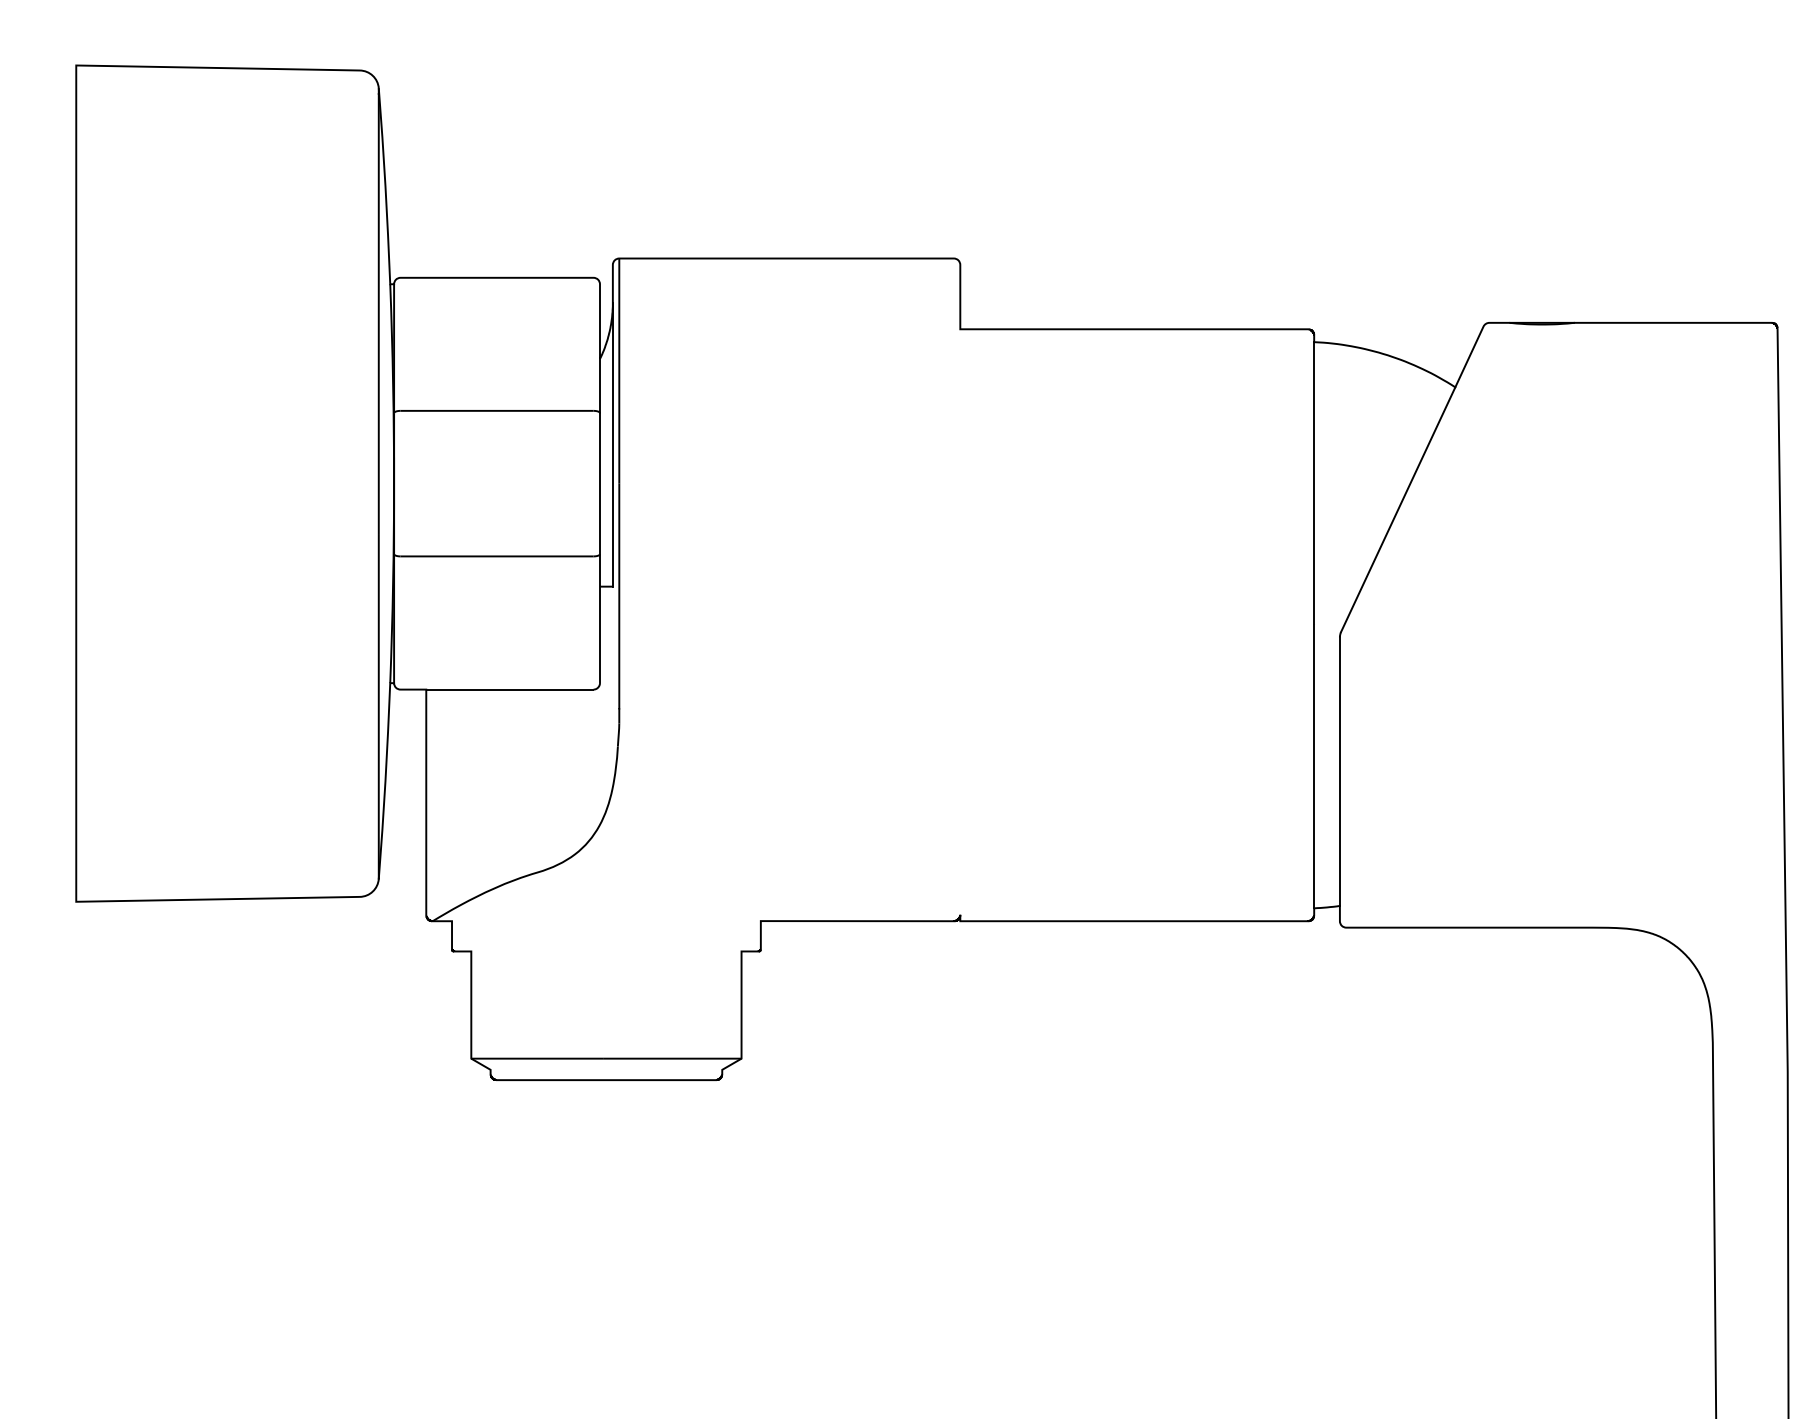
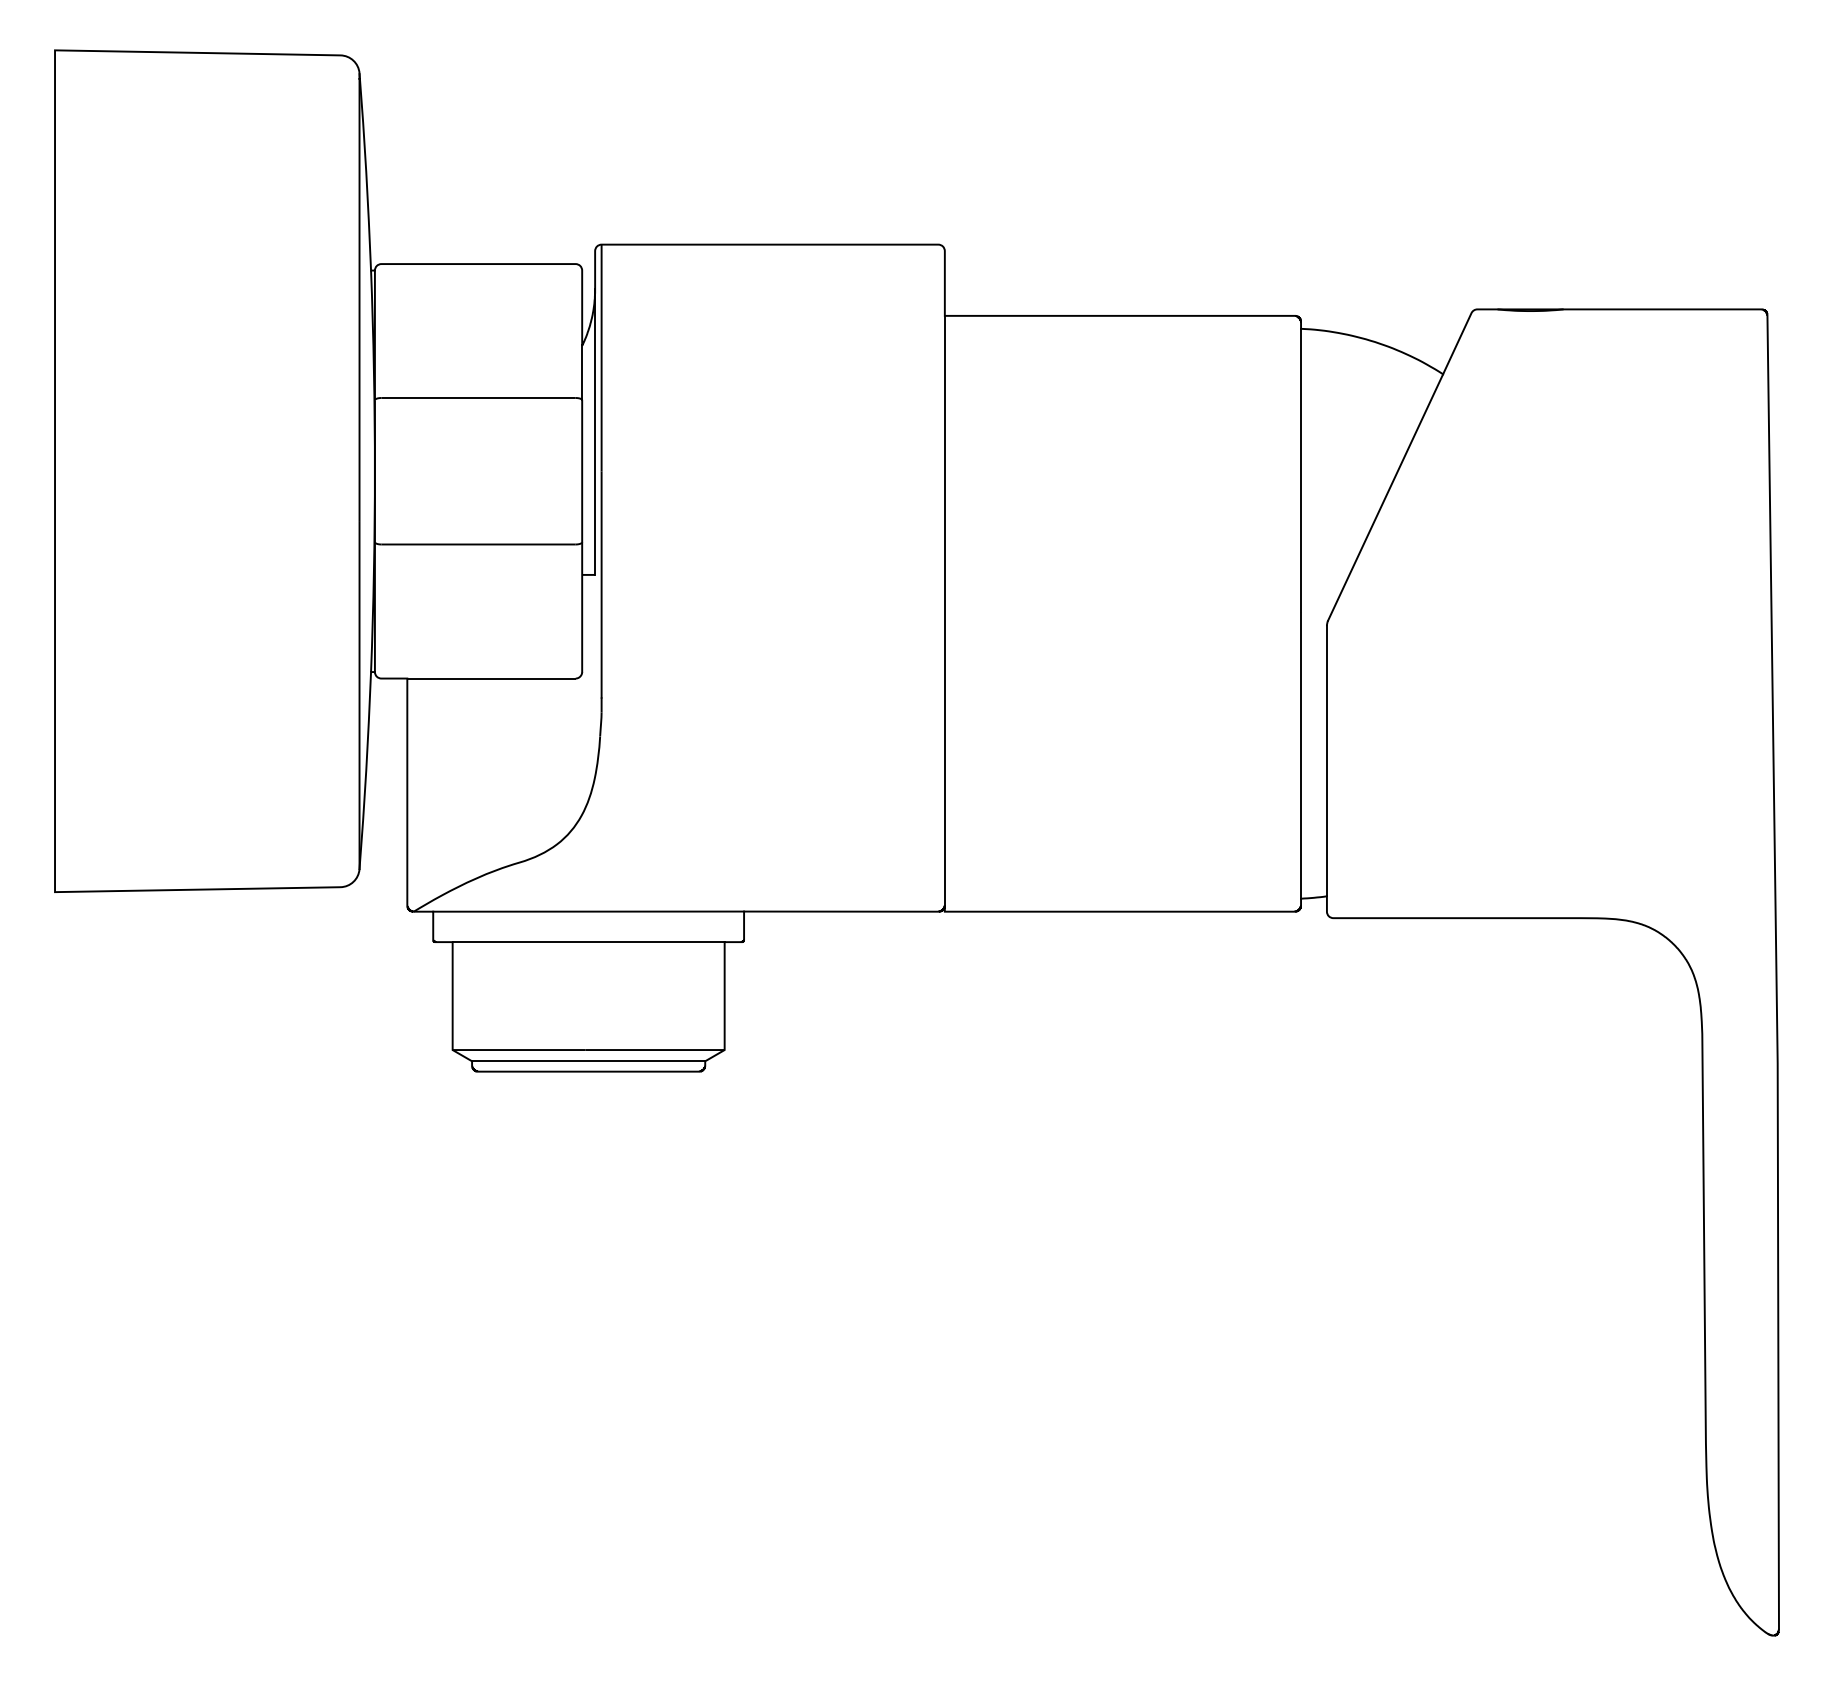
line: (959, 621) -> (944, 610), added
line: (606, 921) -> (588, 911), added
line: (606, 951) -> (588, 942), added
line: (606, 1070) -> (588, 1061), added

